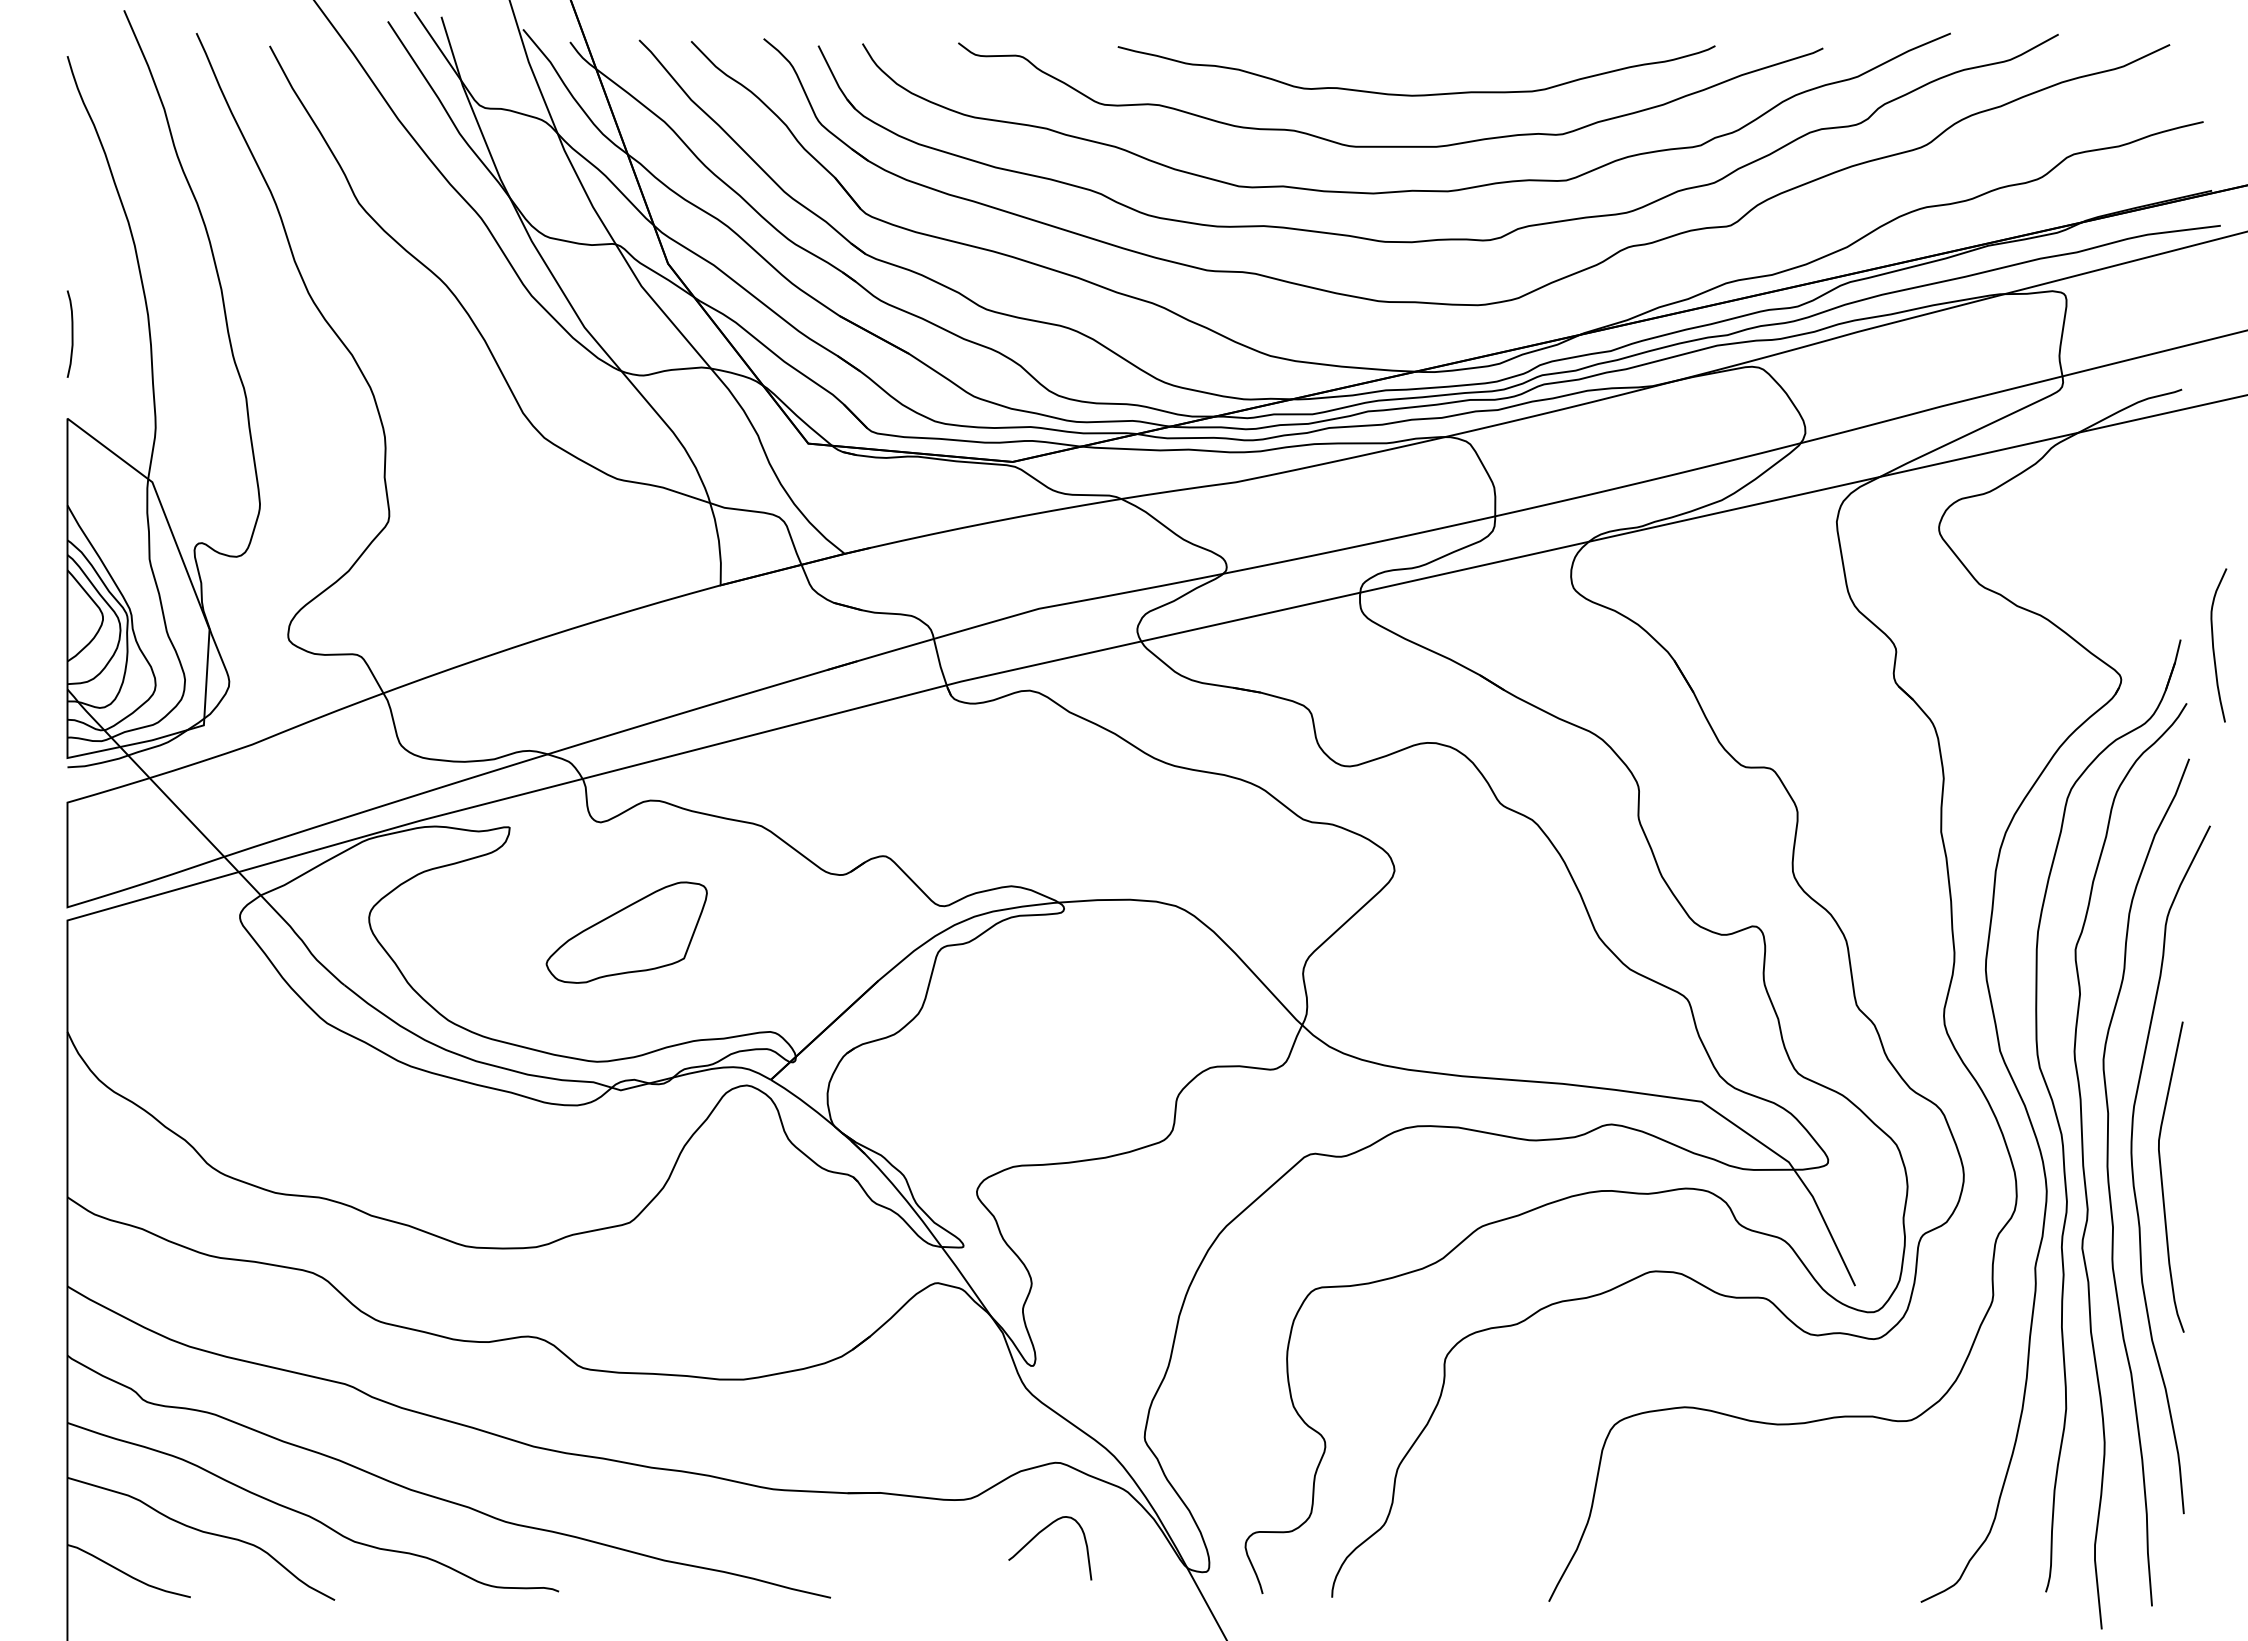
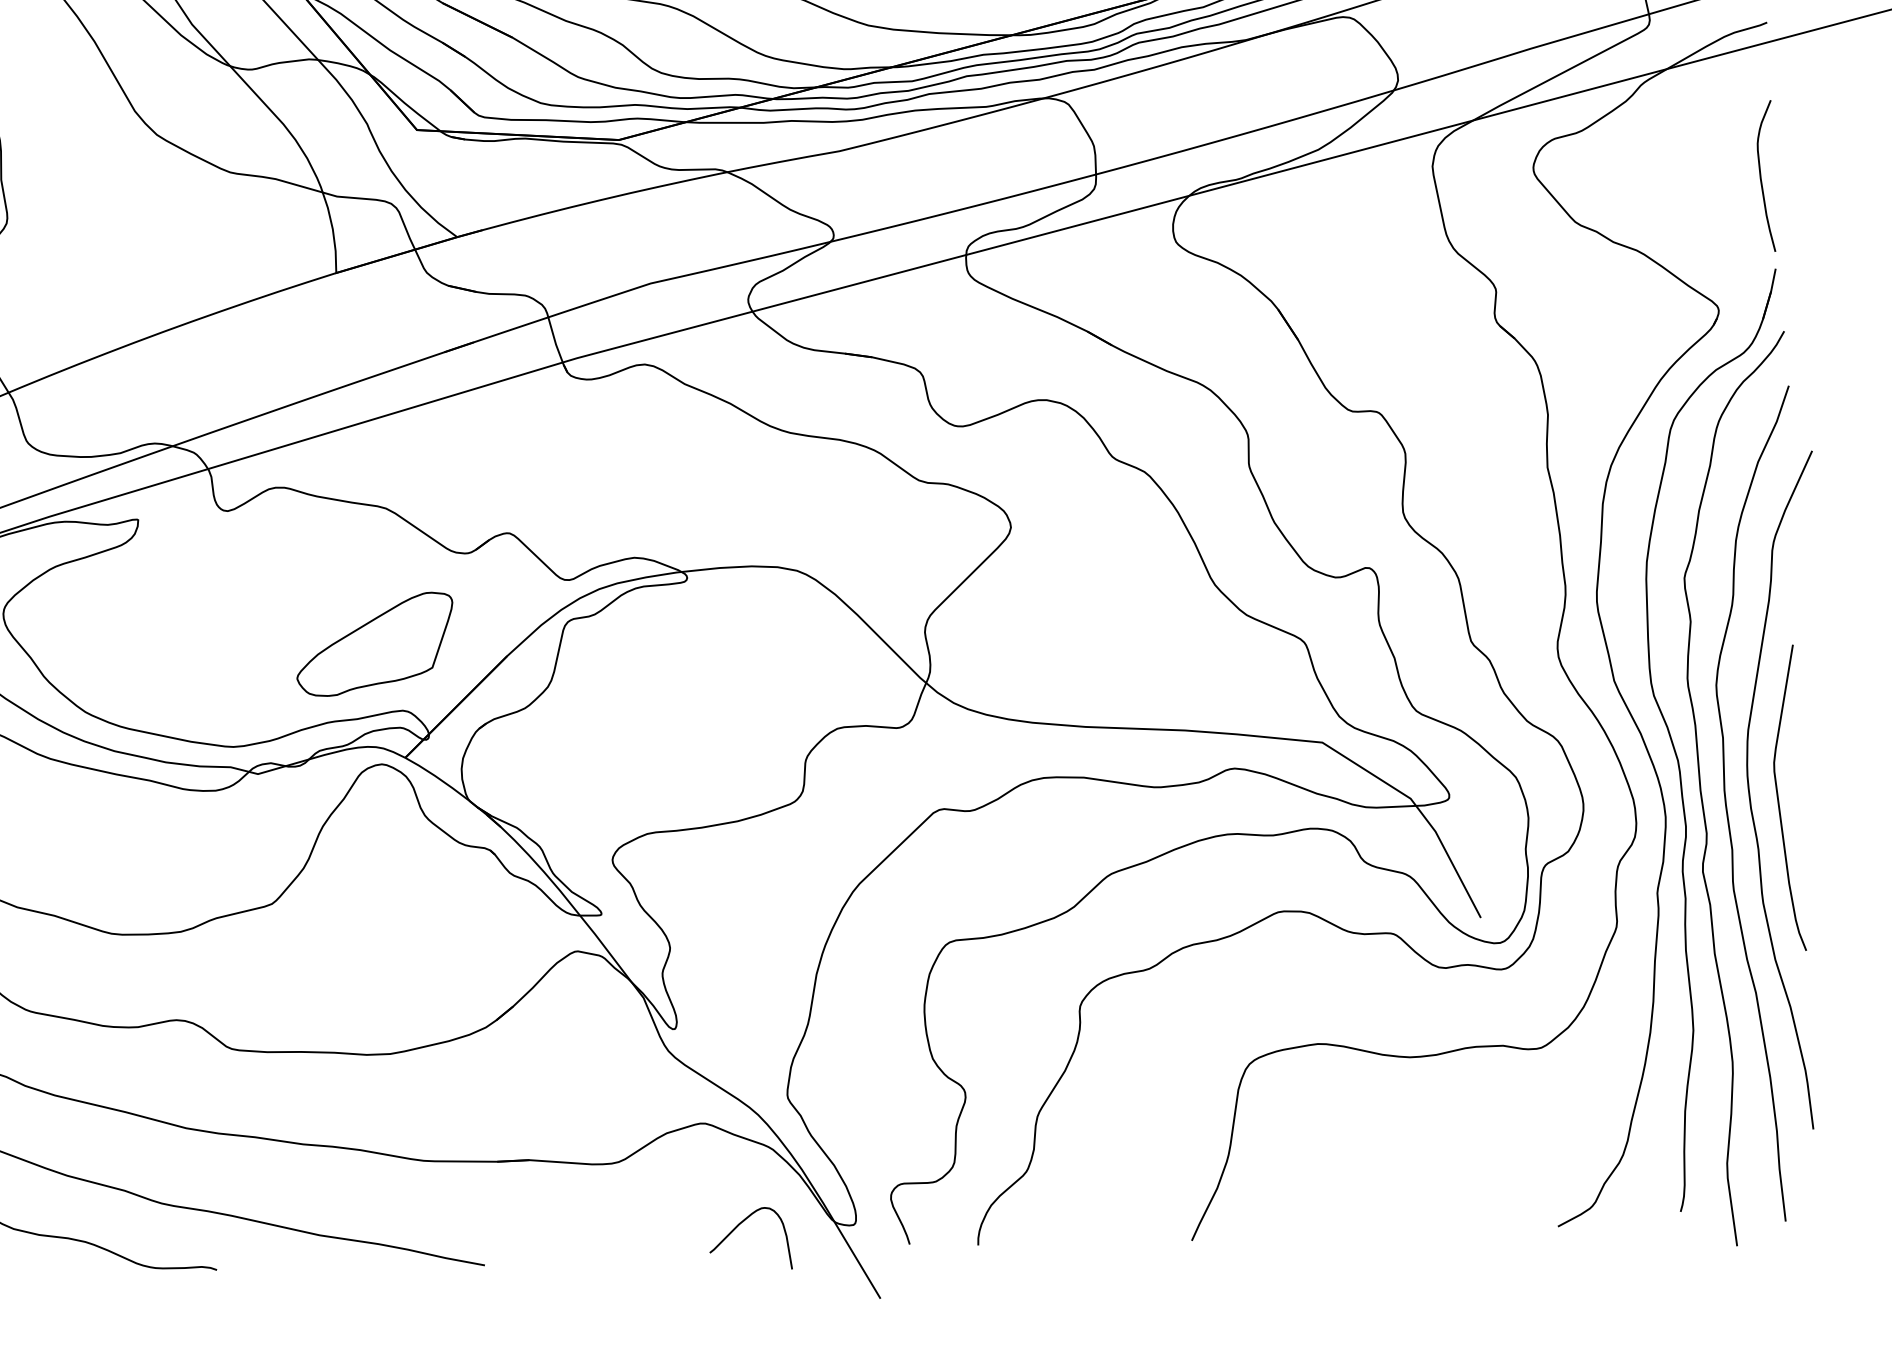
curve: (2214, 647) -> (1762, 178), moved
part: (626, 932) -> (374, 644), moved
curve: (1041, 1532) -> (741, 1224), moved

